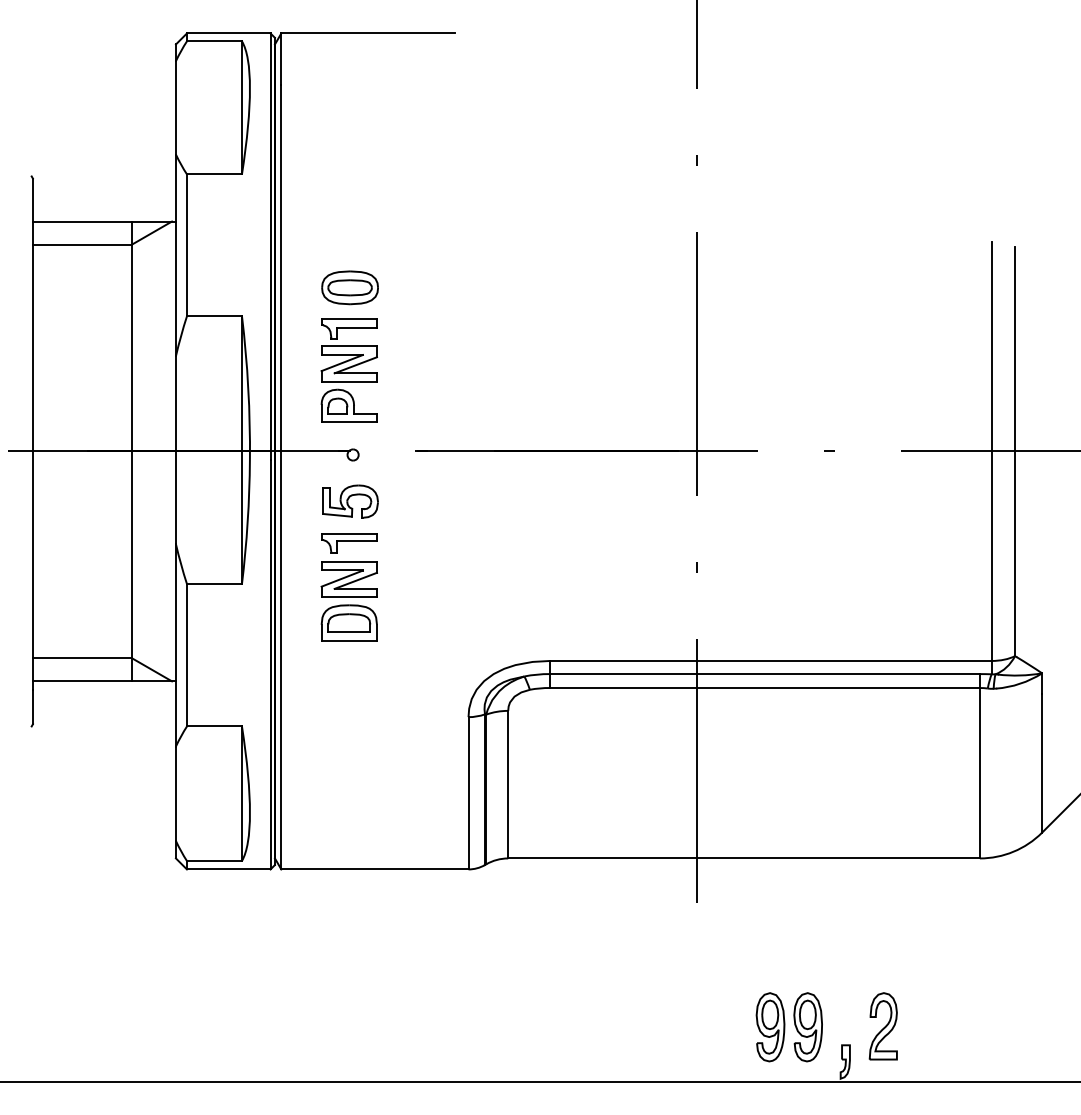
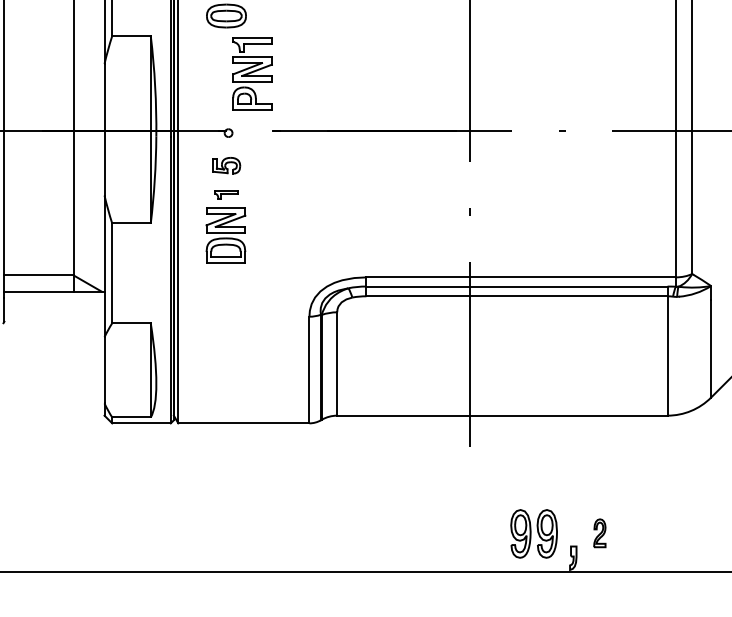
part: (348, 370) -> (251, 73), moved
part: (350, 501) -> (226, 165), size x0.7
part: (349, 543) -> (226, 195), size x0.6
part: (882, 1026) -> (599, 533), size x0.6

